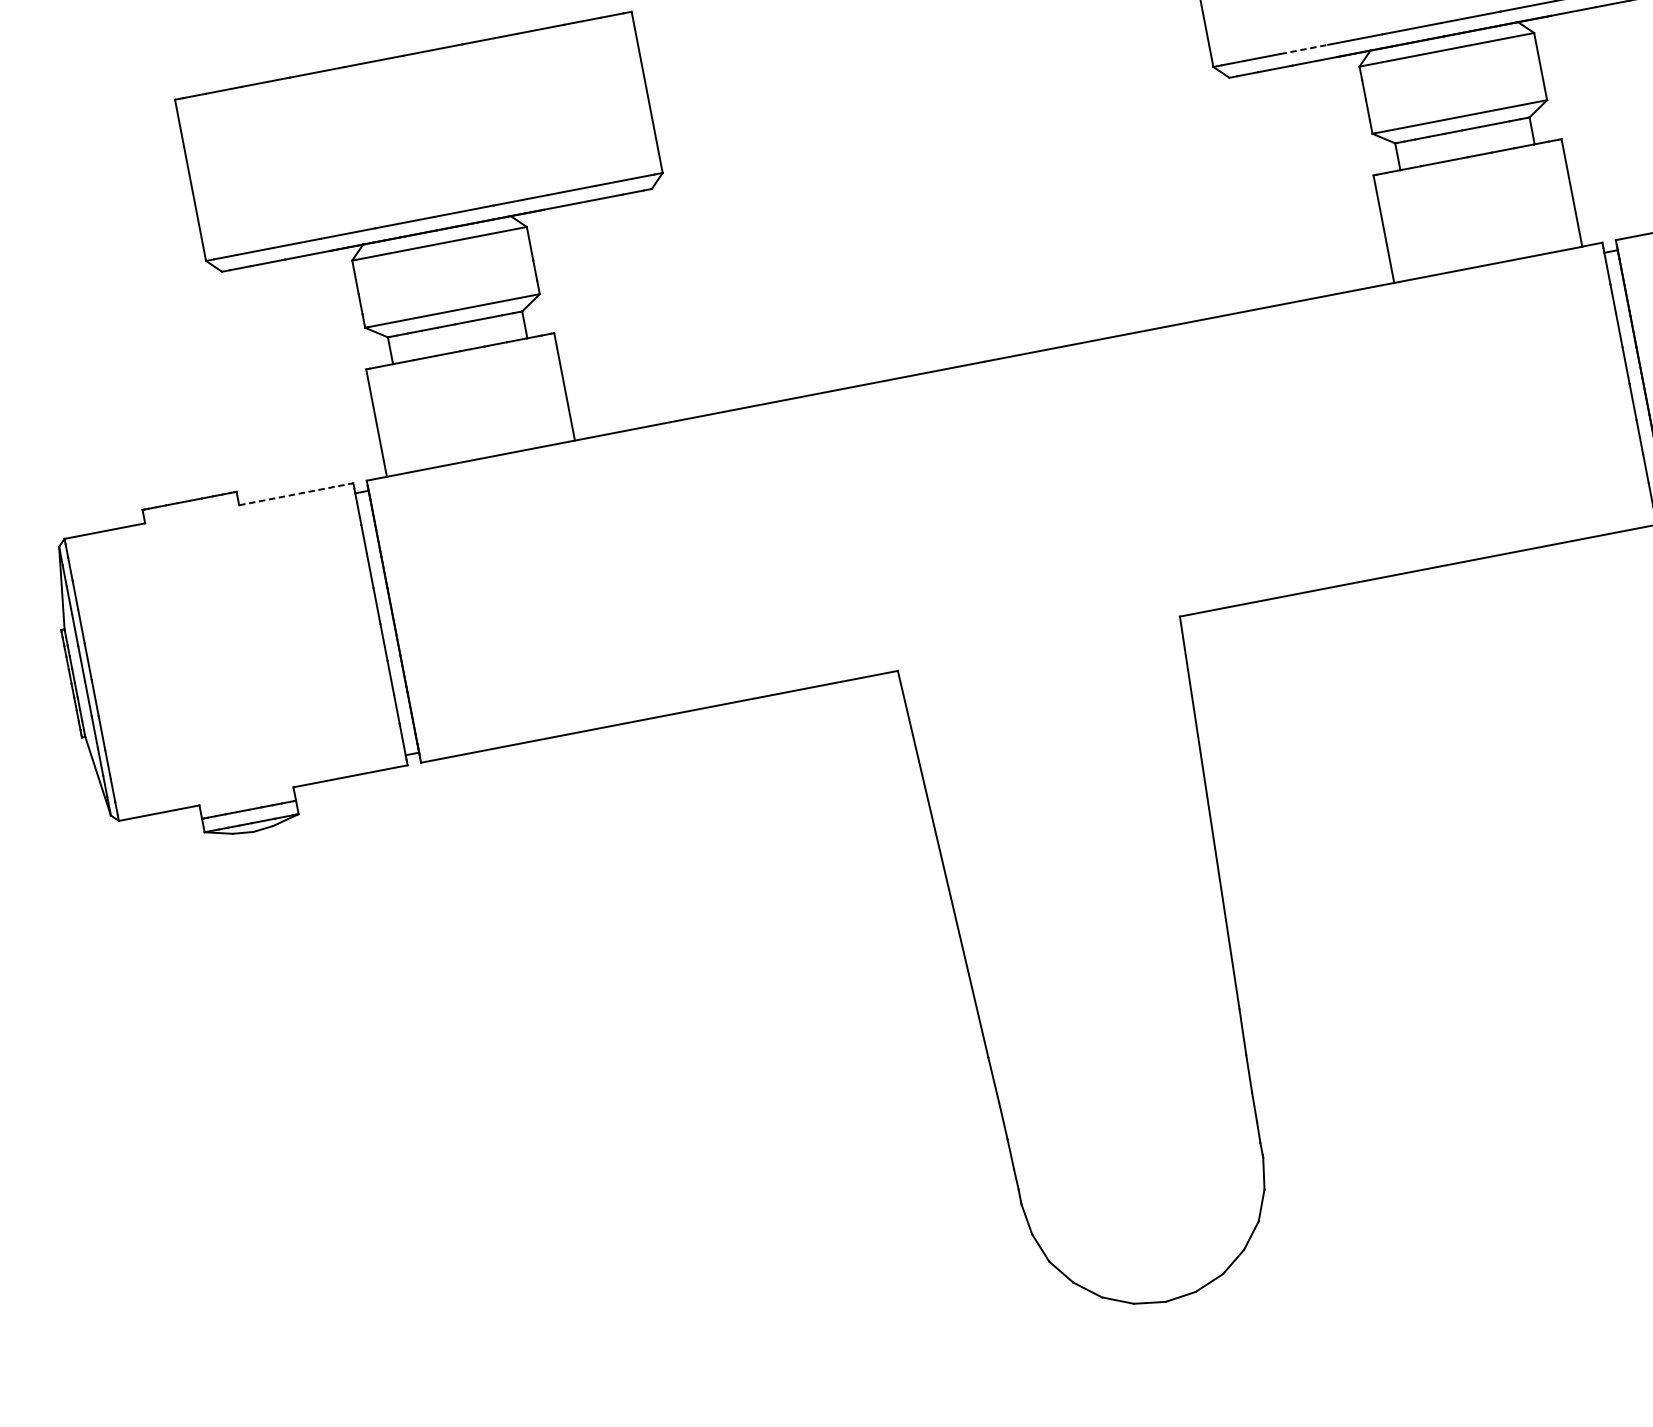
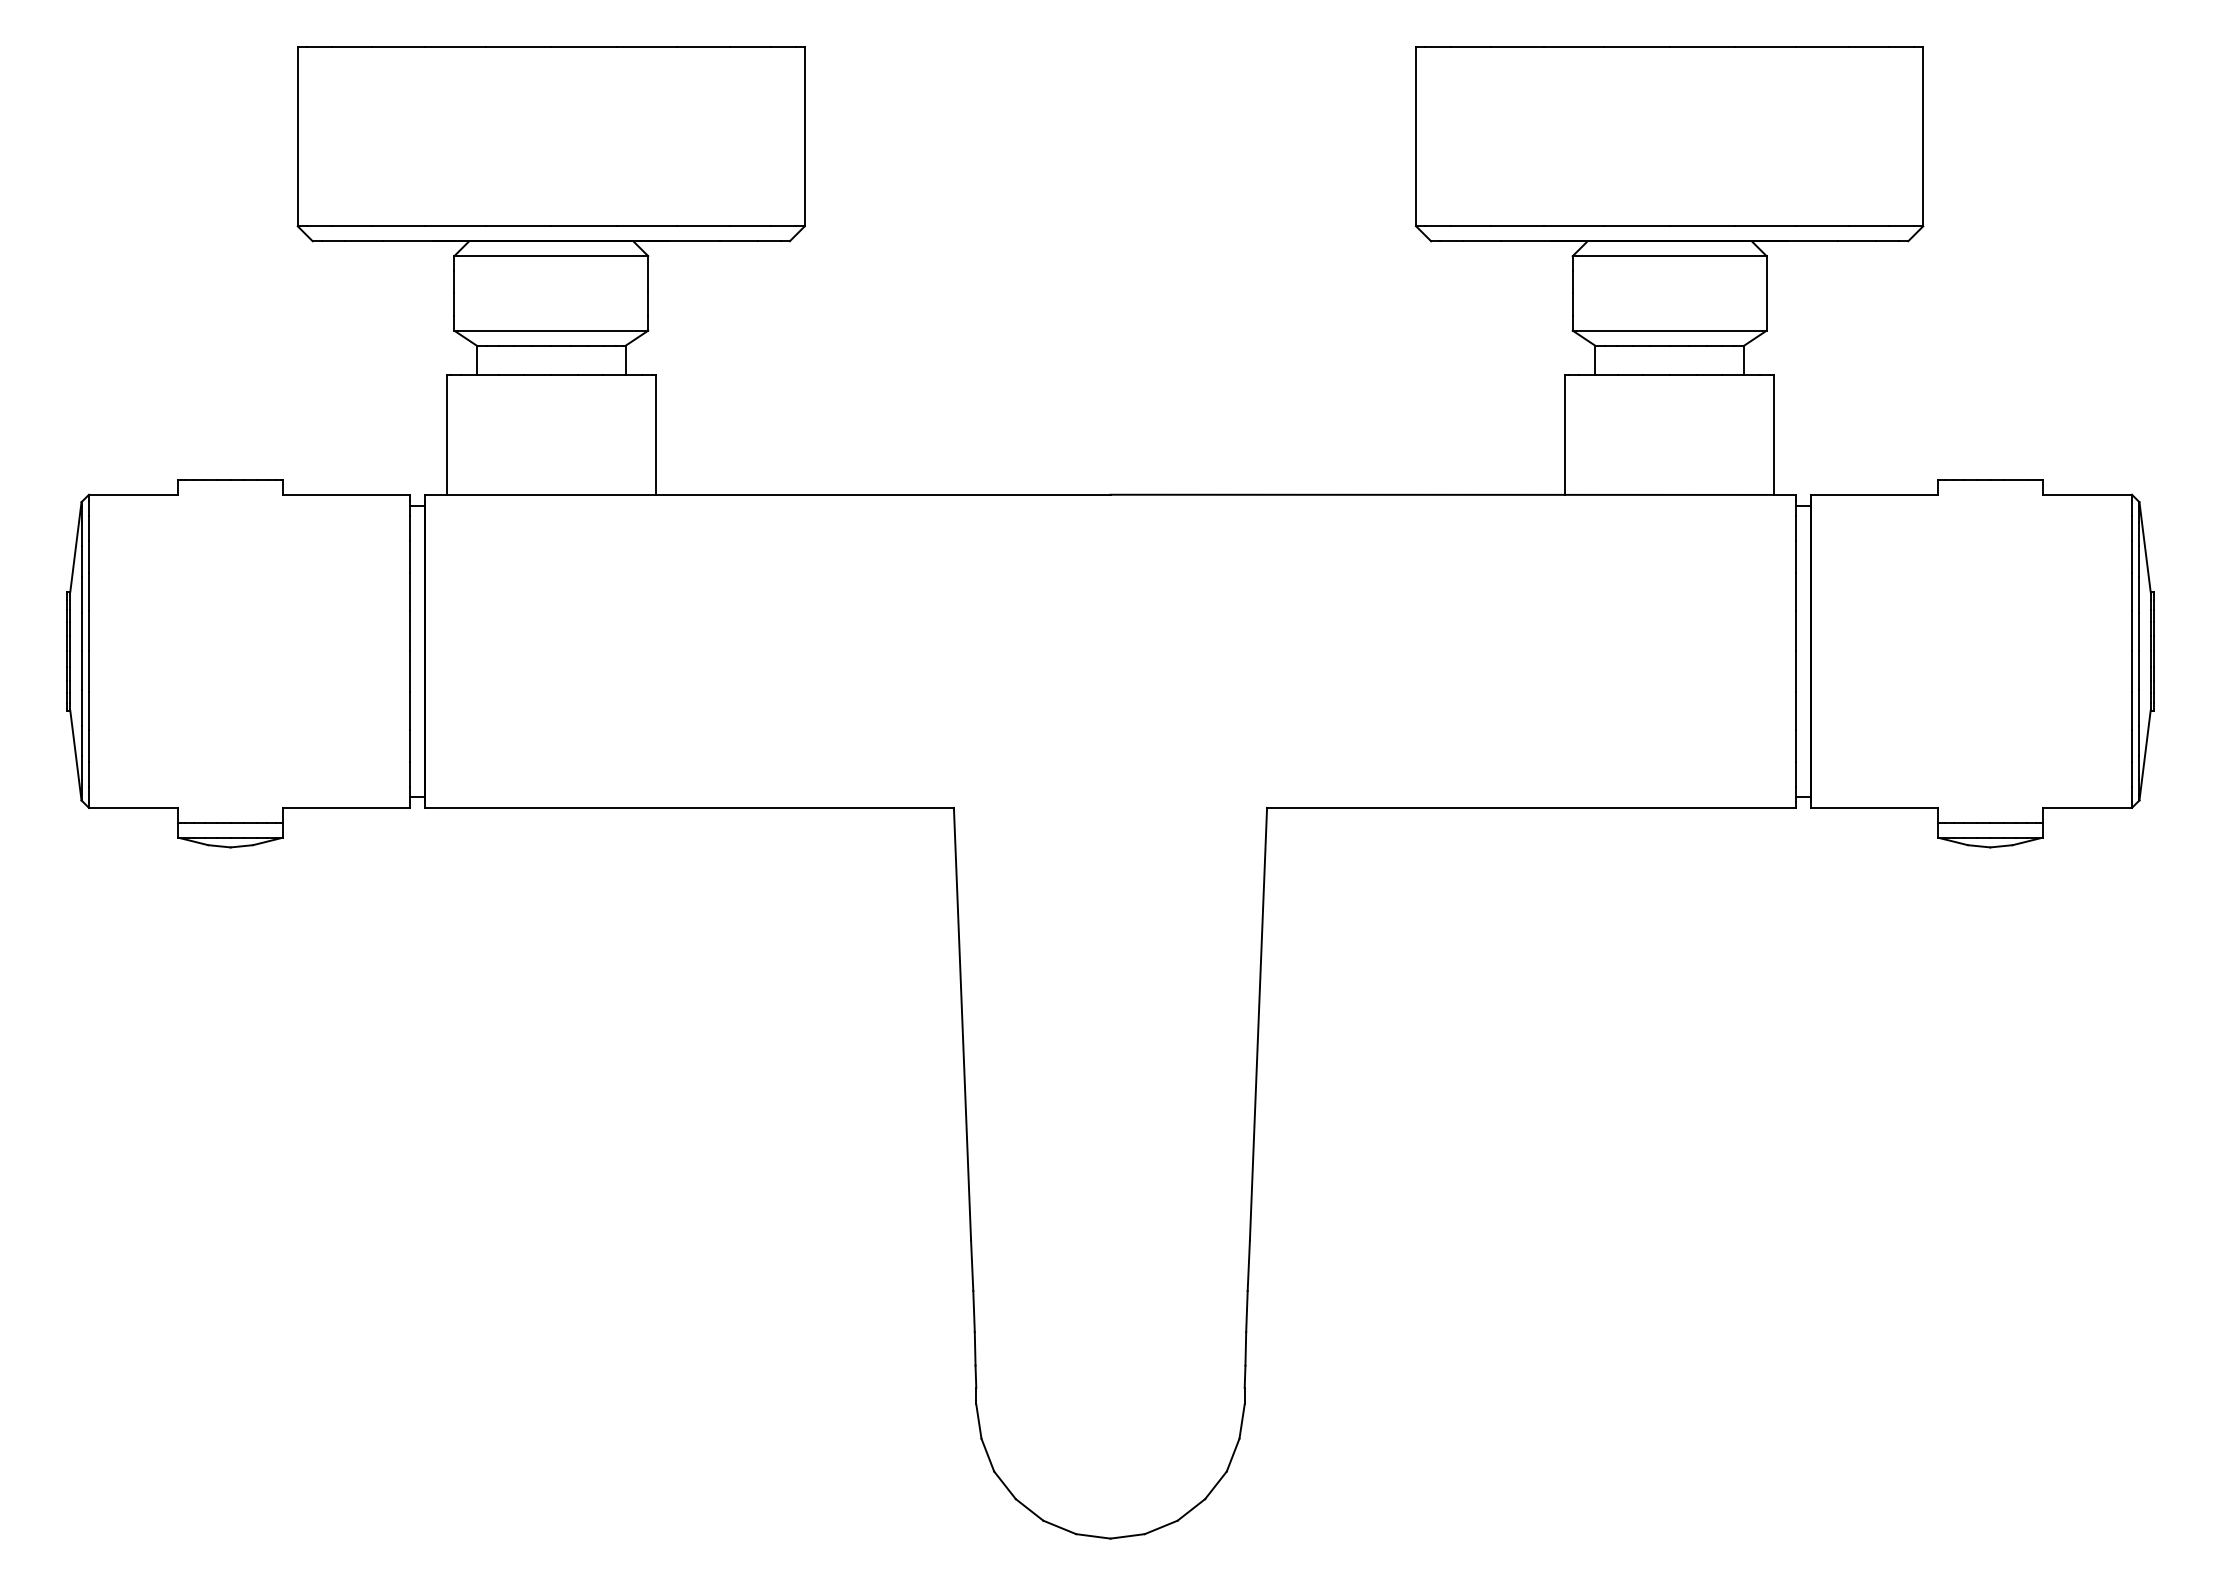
line: (1304, 49) -> (1517, 226), dashed -> solid
line: (296, 494) -> (346, 494), dashed -> solid

